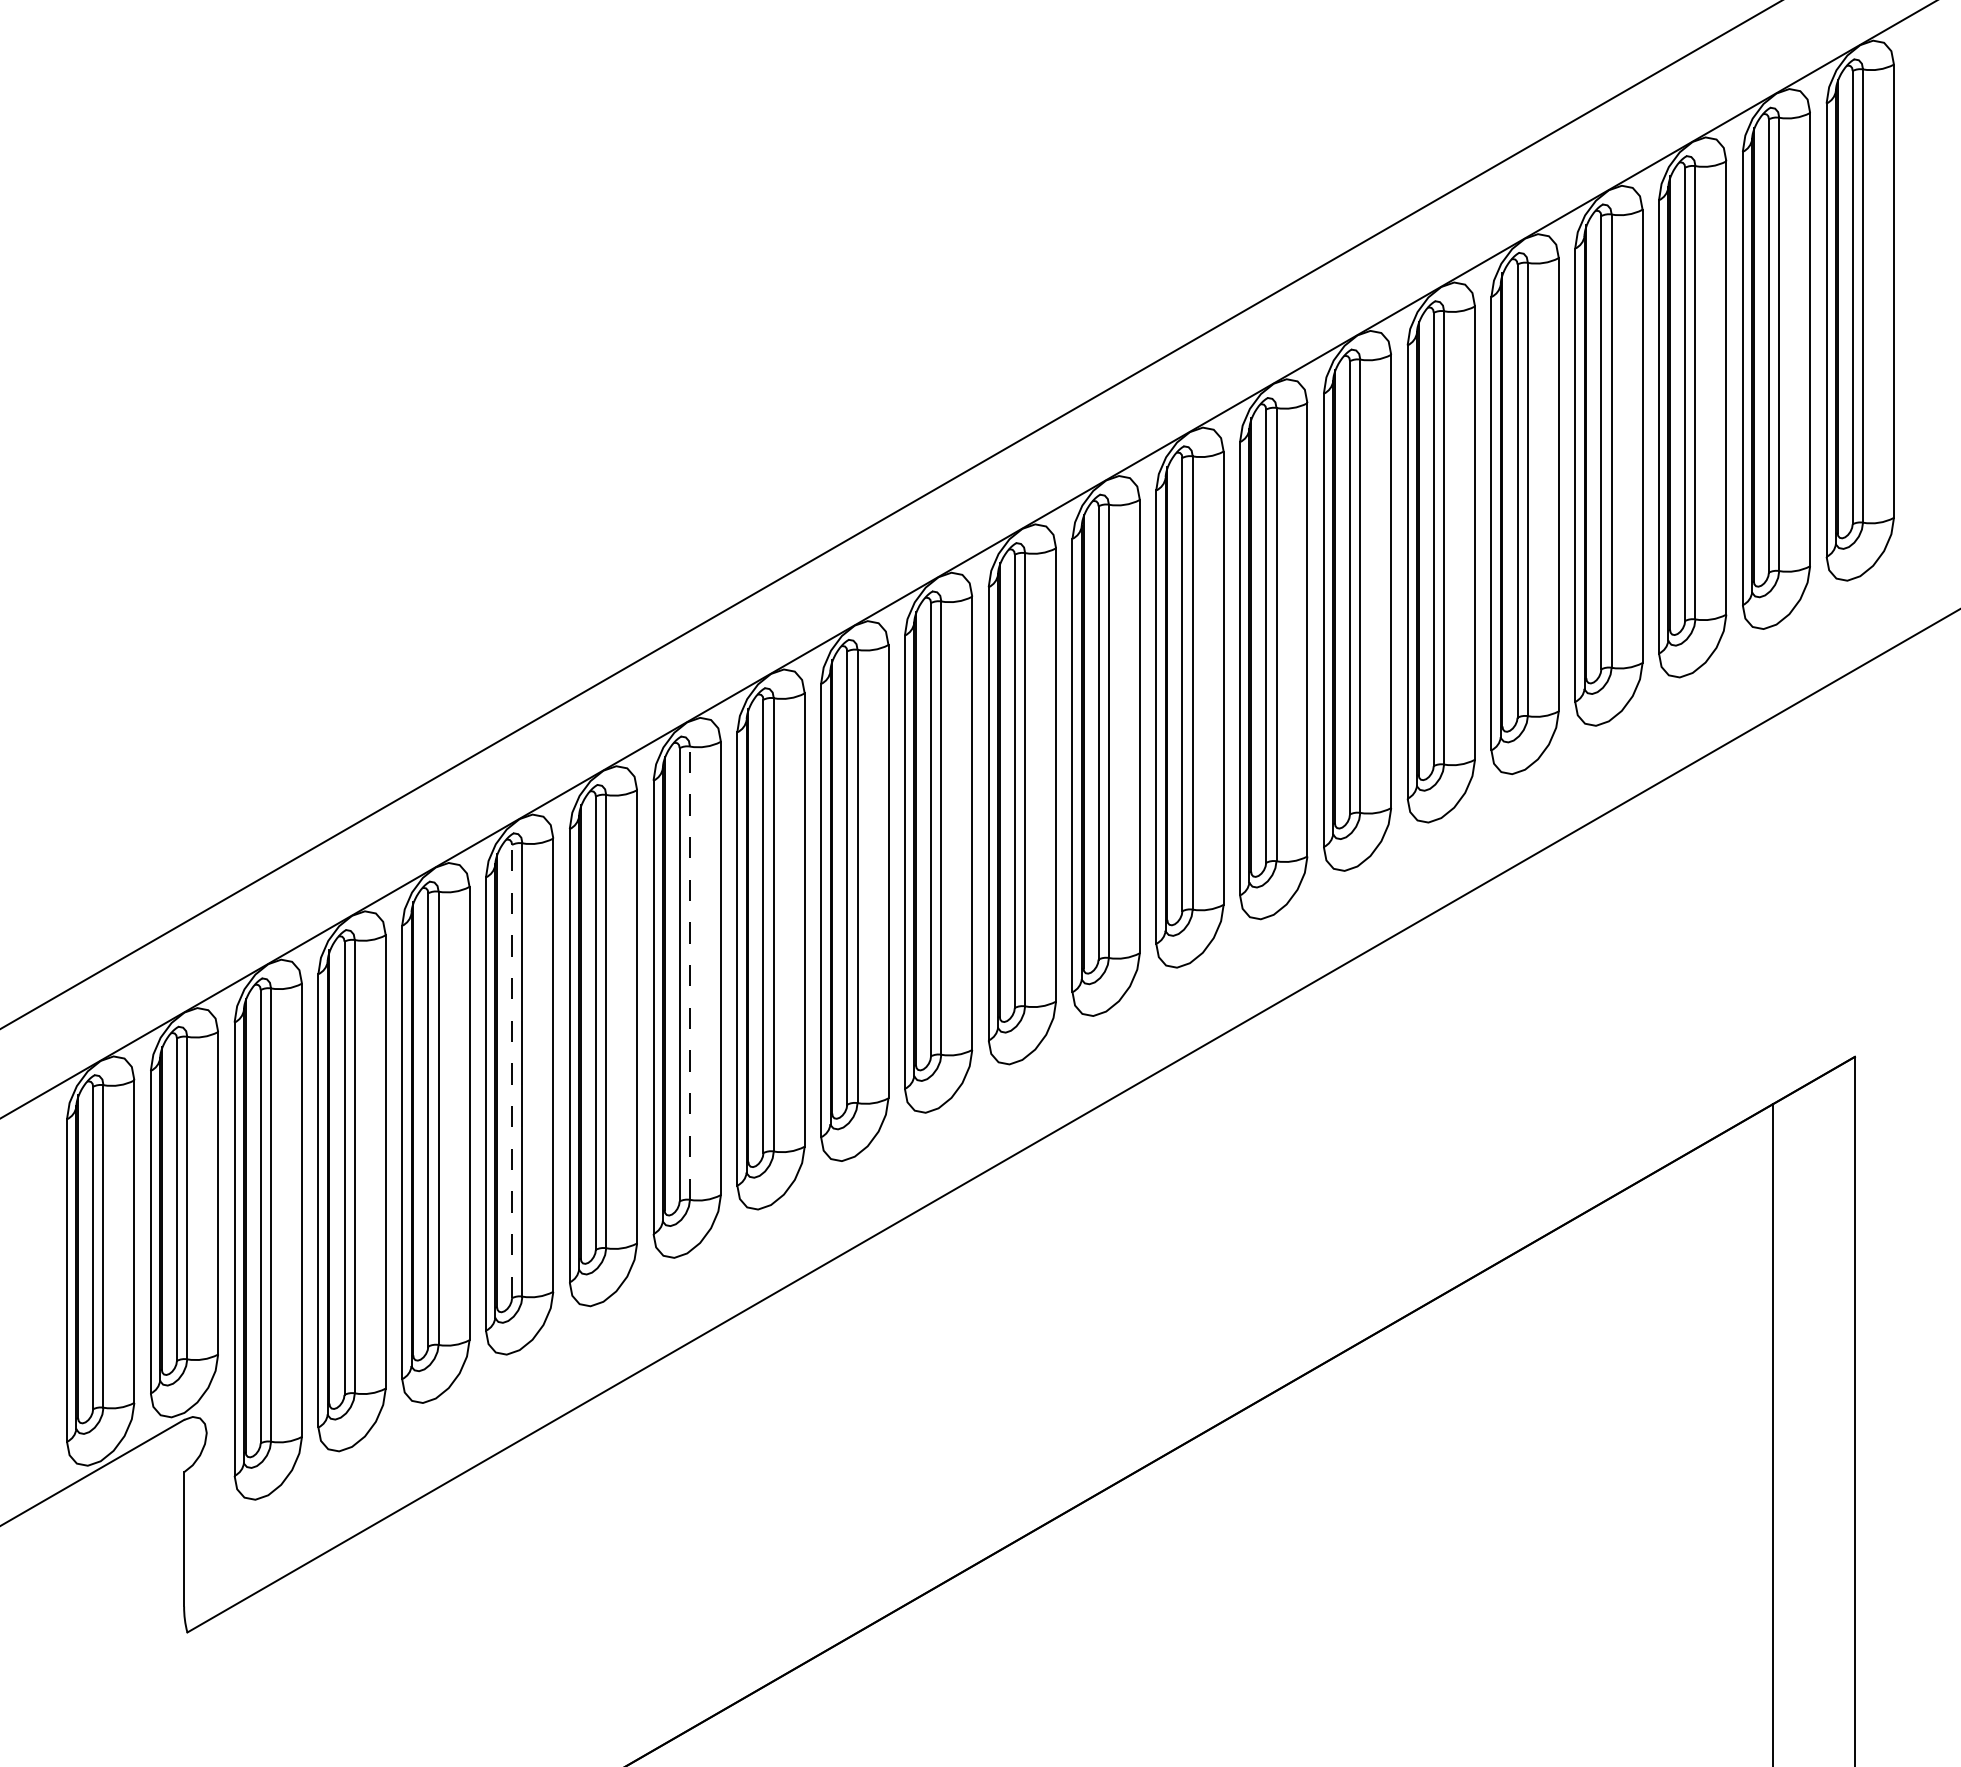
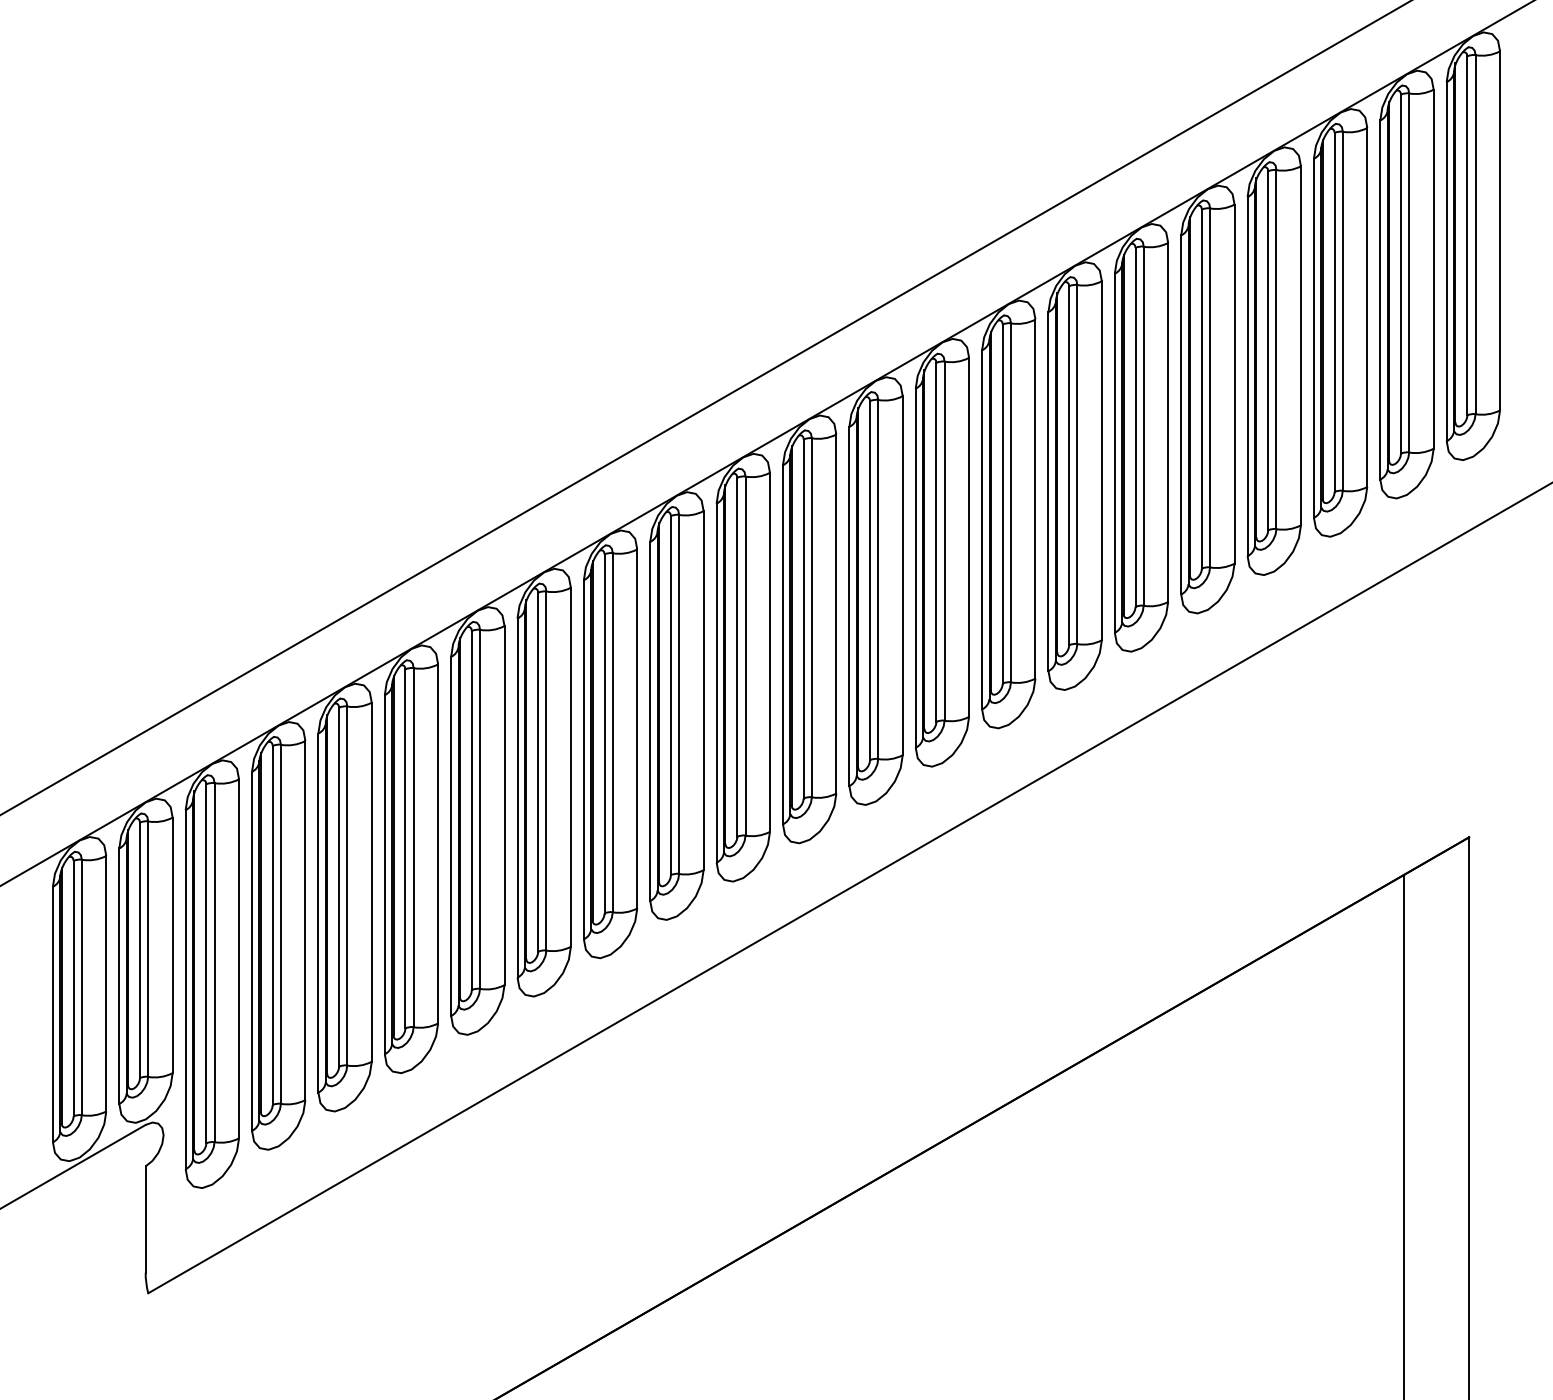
line: (690, 973) -> (546, 771), dashed -> solid
line: (512, 1071) -> (405, 848), dashed -> solid

